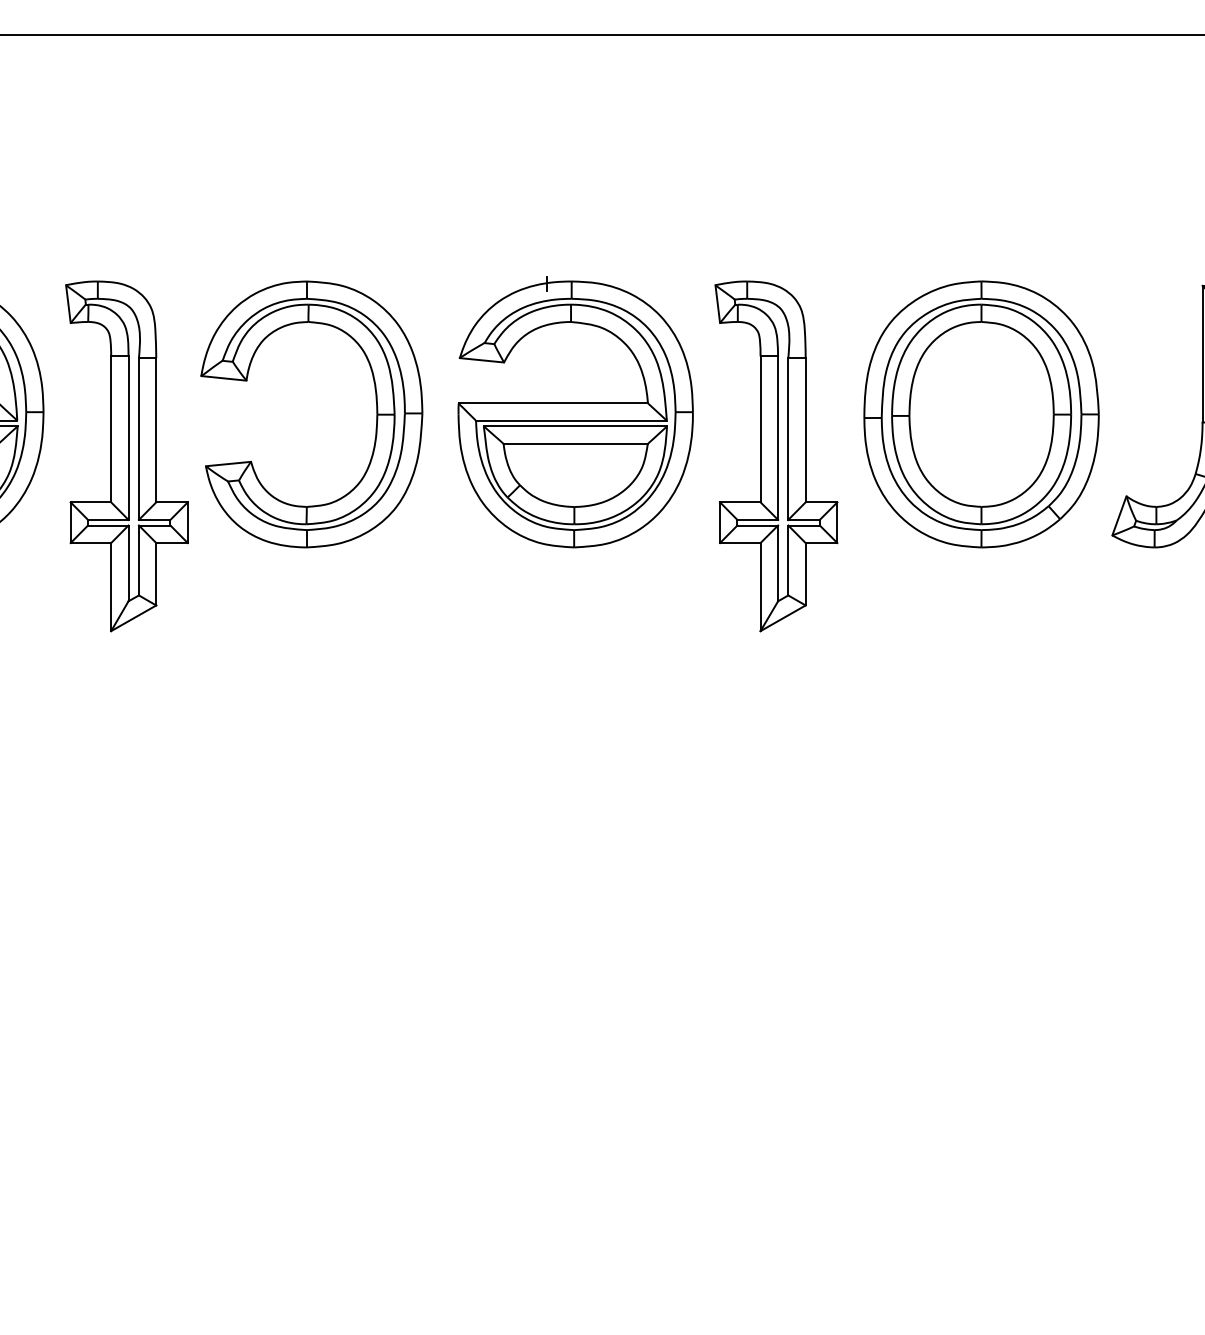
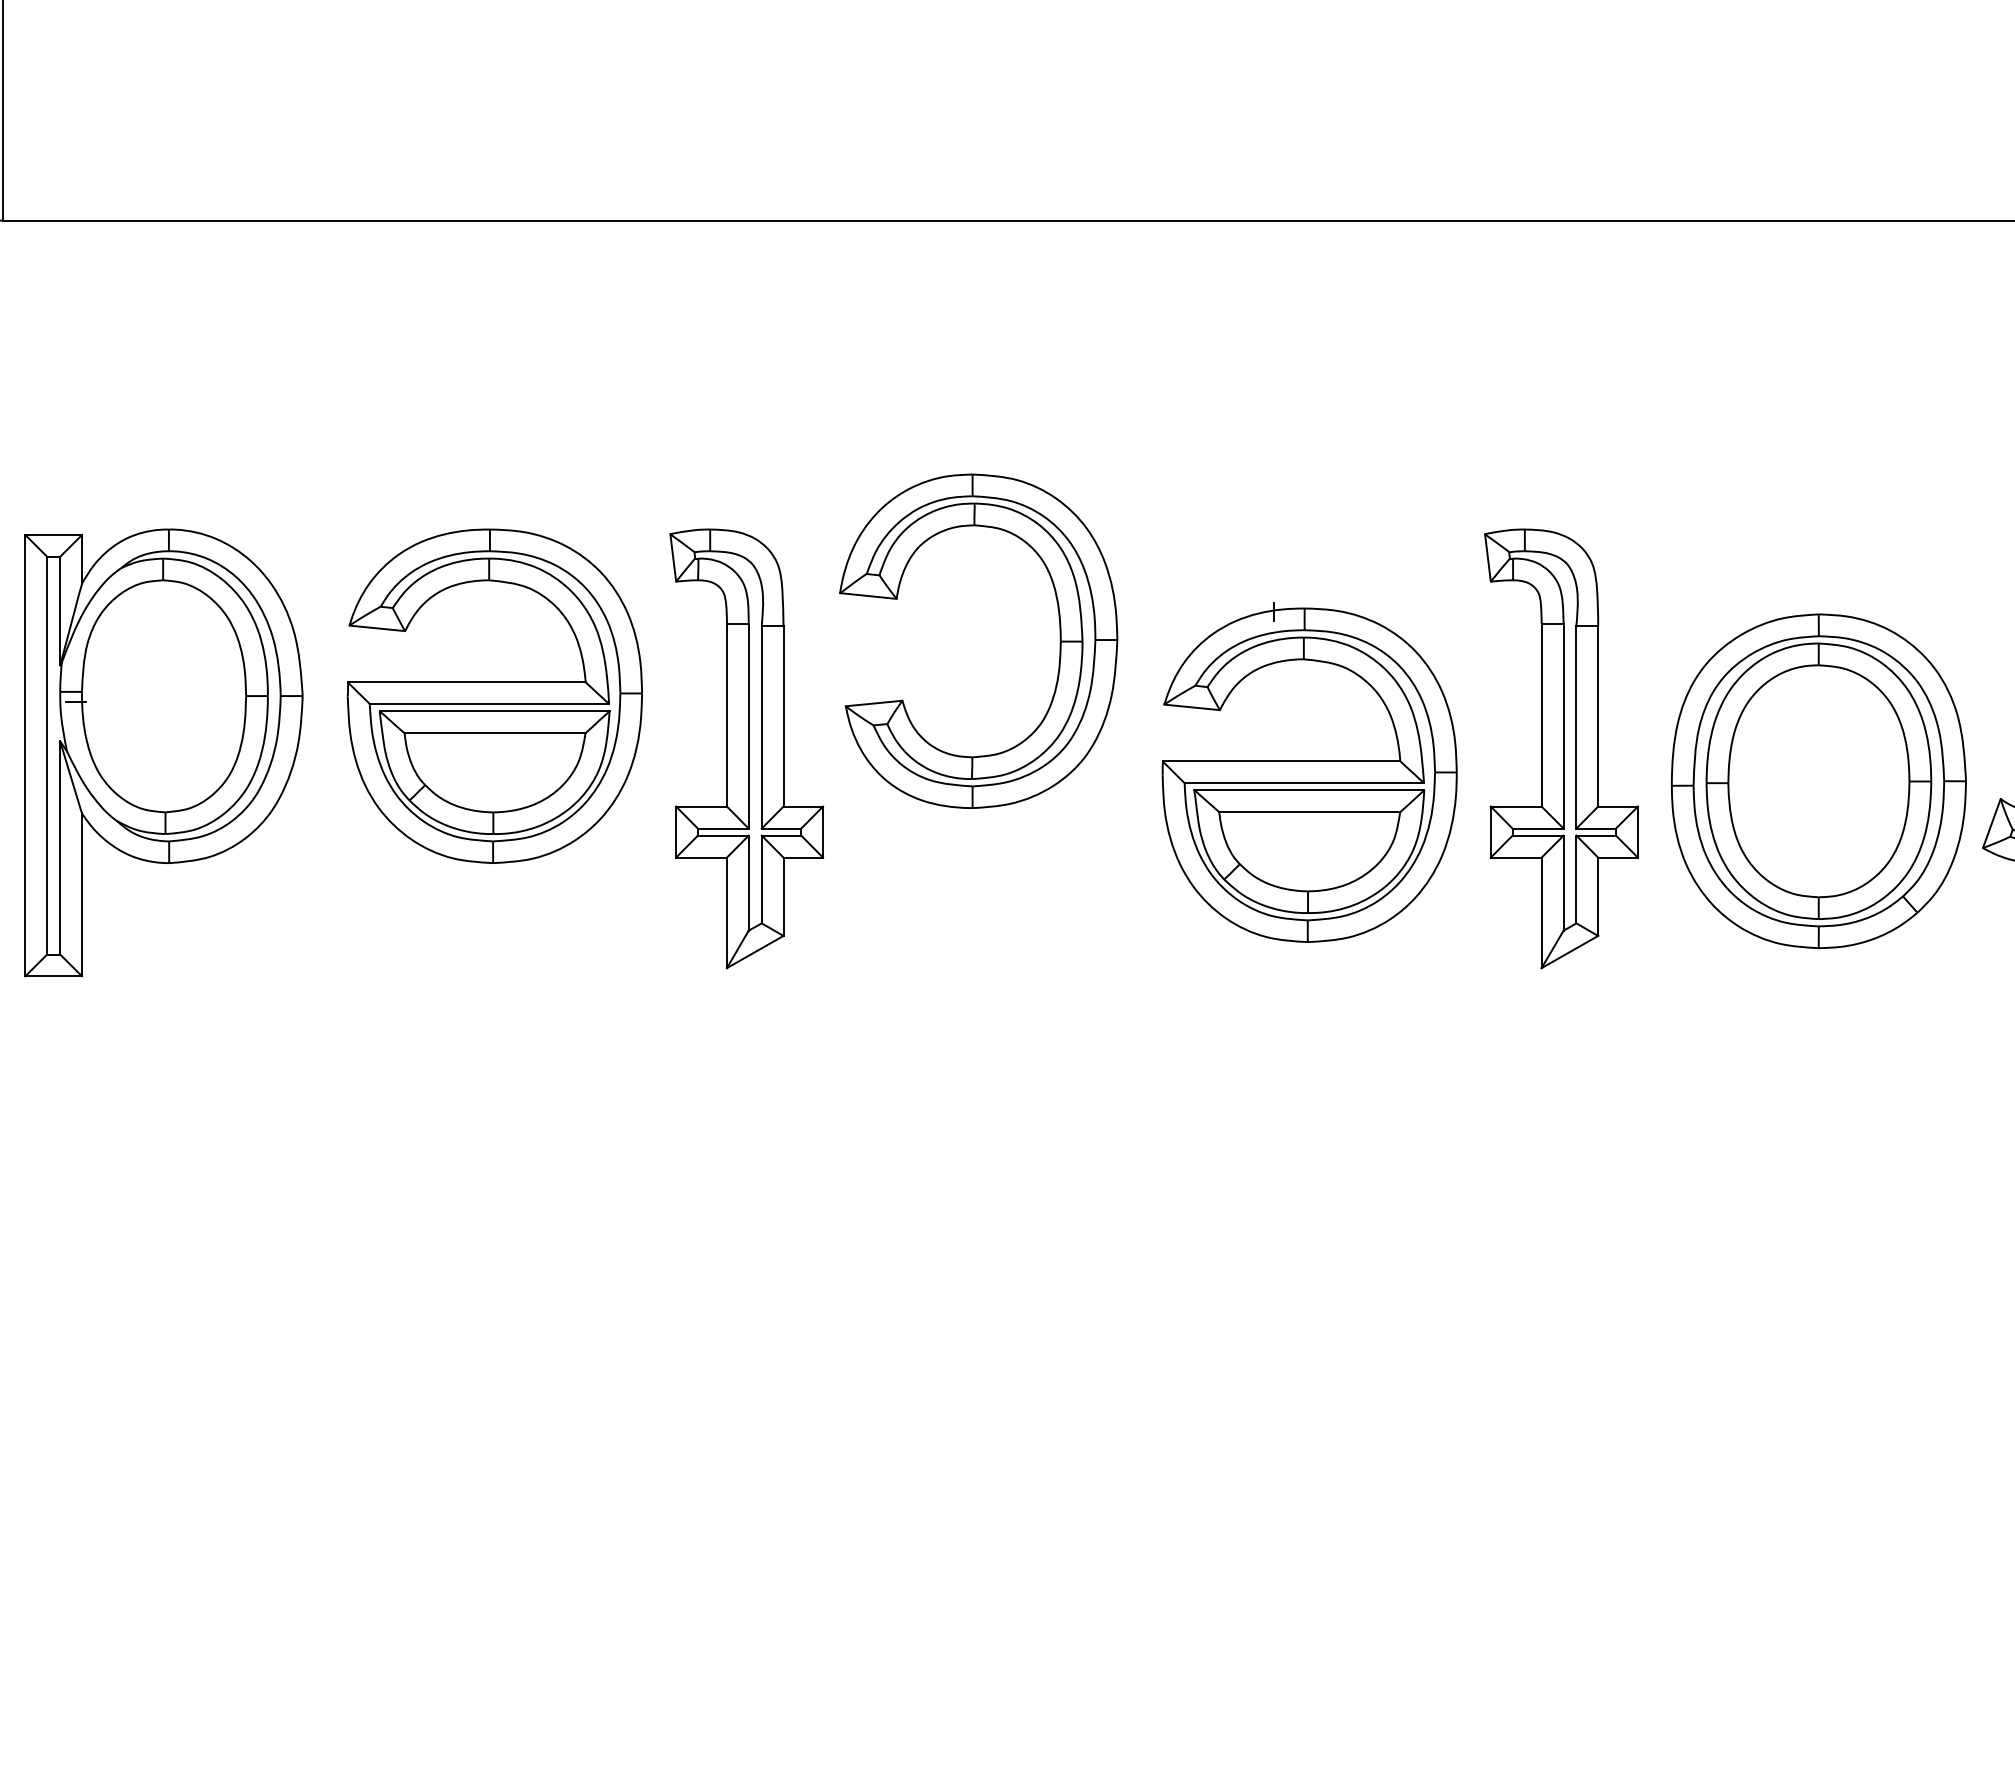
part: (575, 412) -> (1309, 772), moved
part: (376, 413) -> (1059, 640), moved
part: (981, 414) -> (1818, 781), moved

